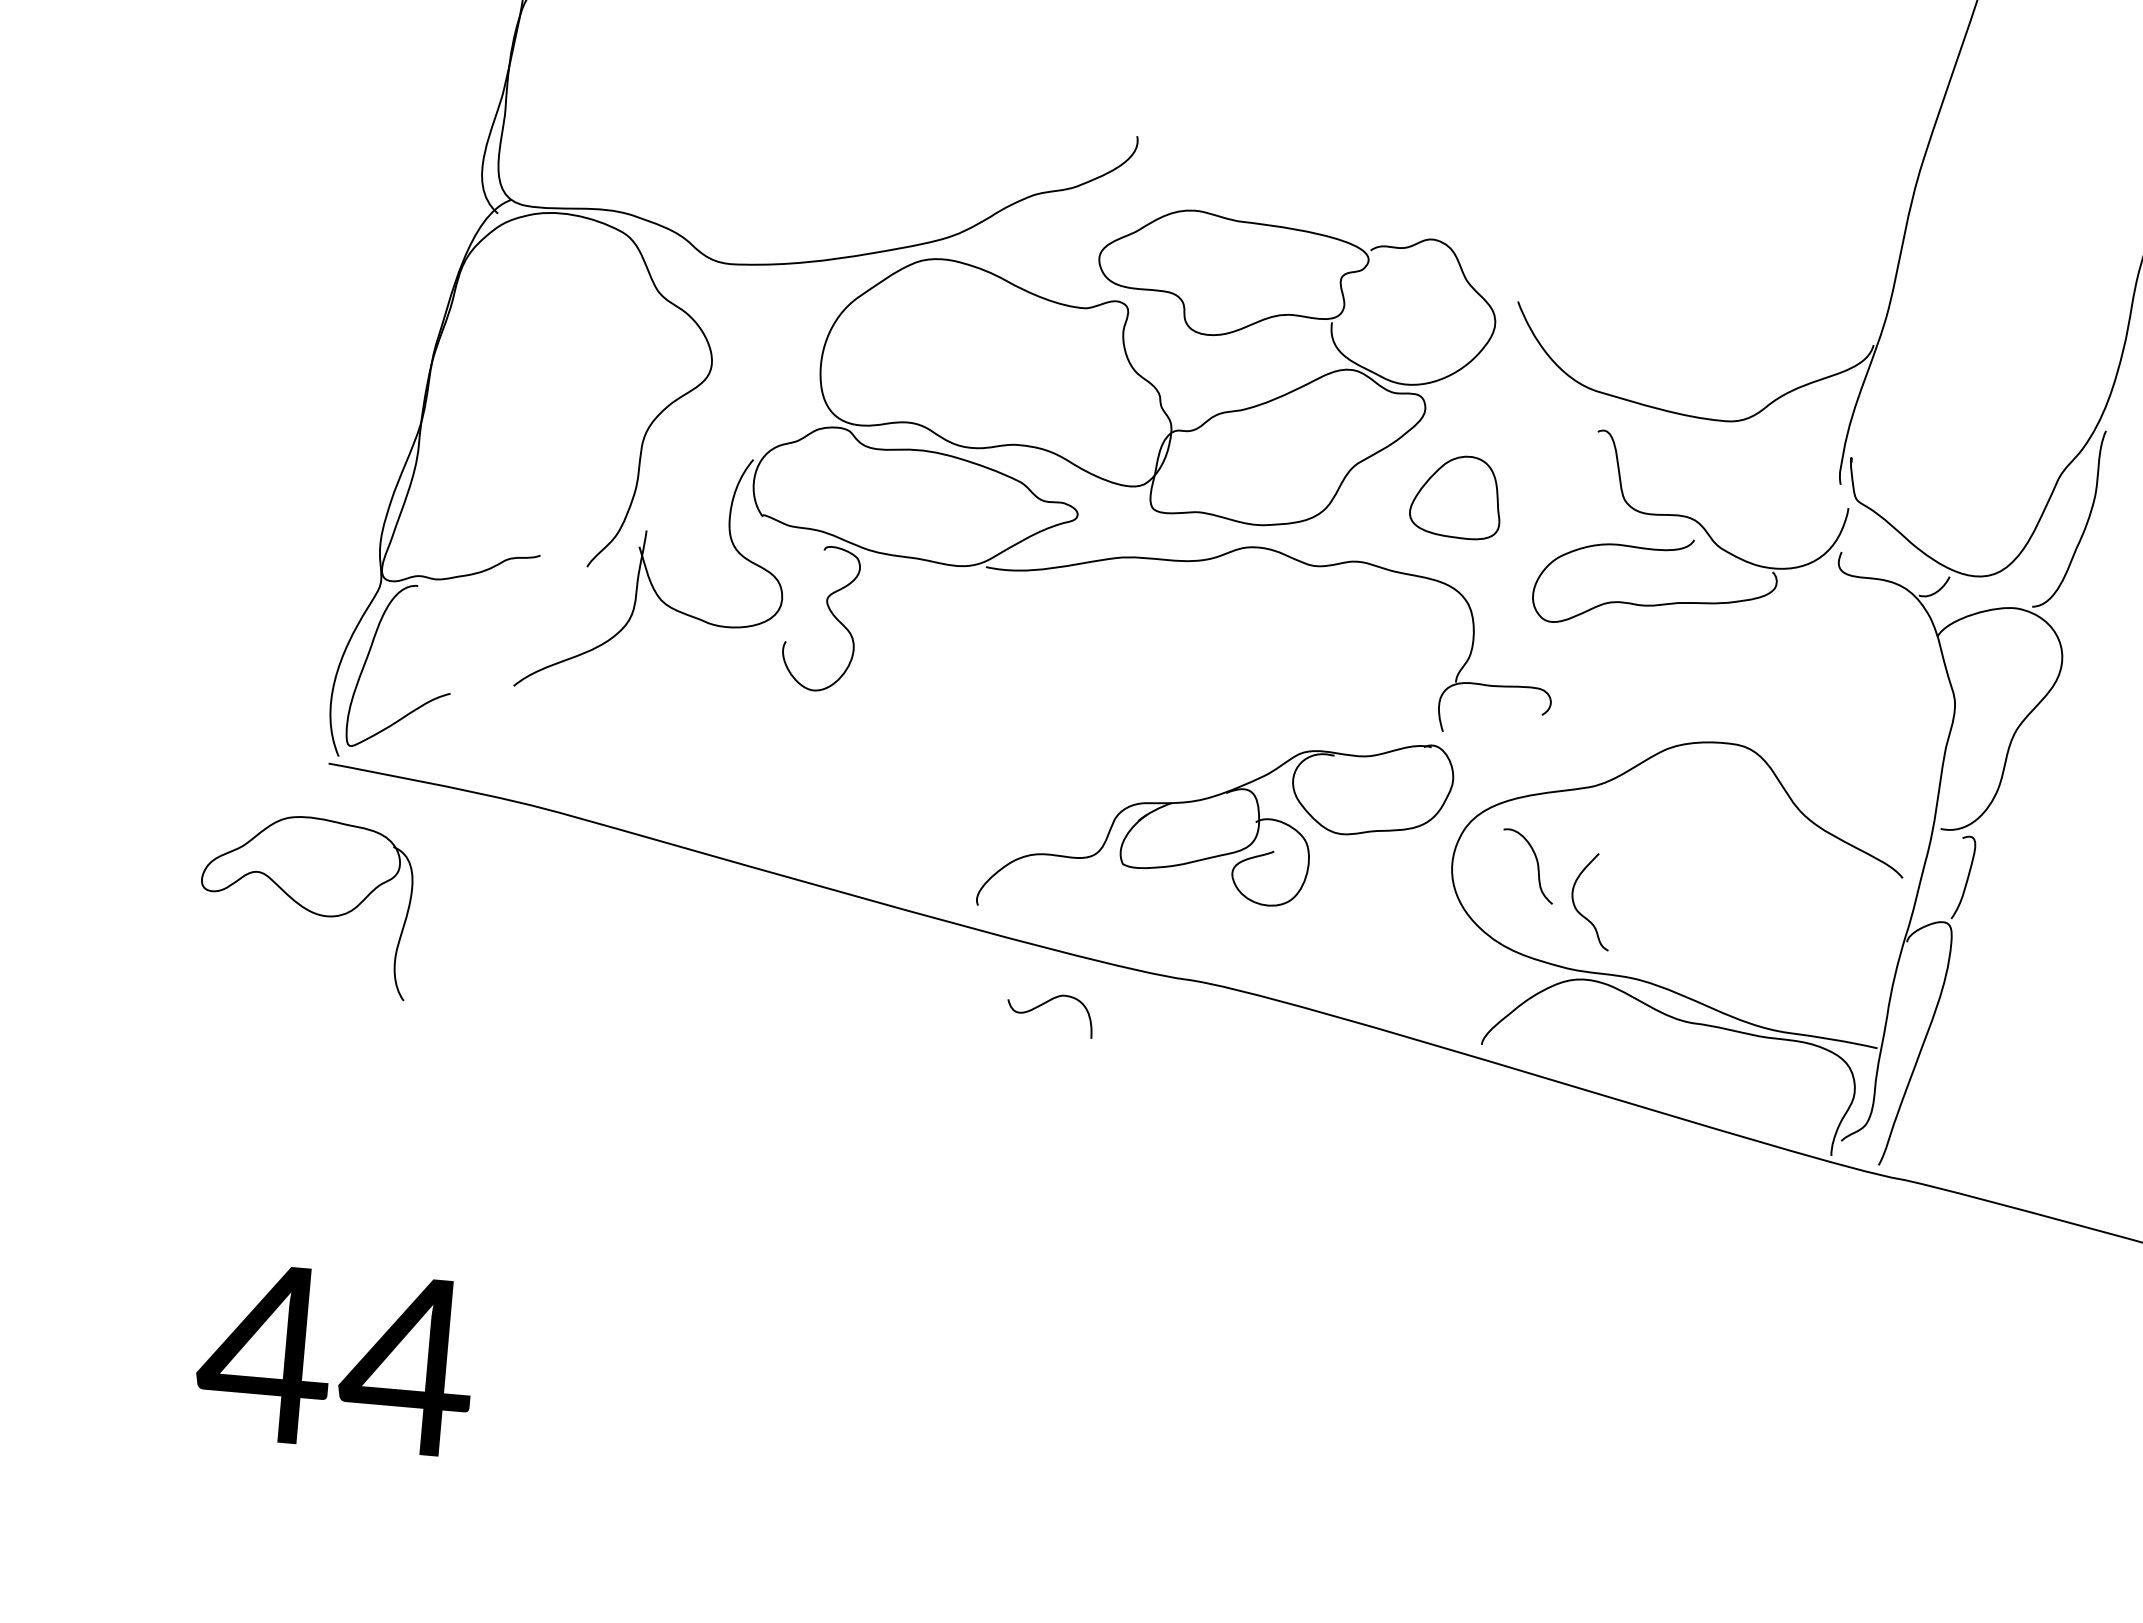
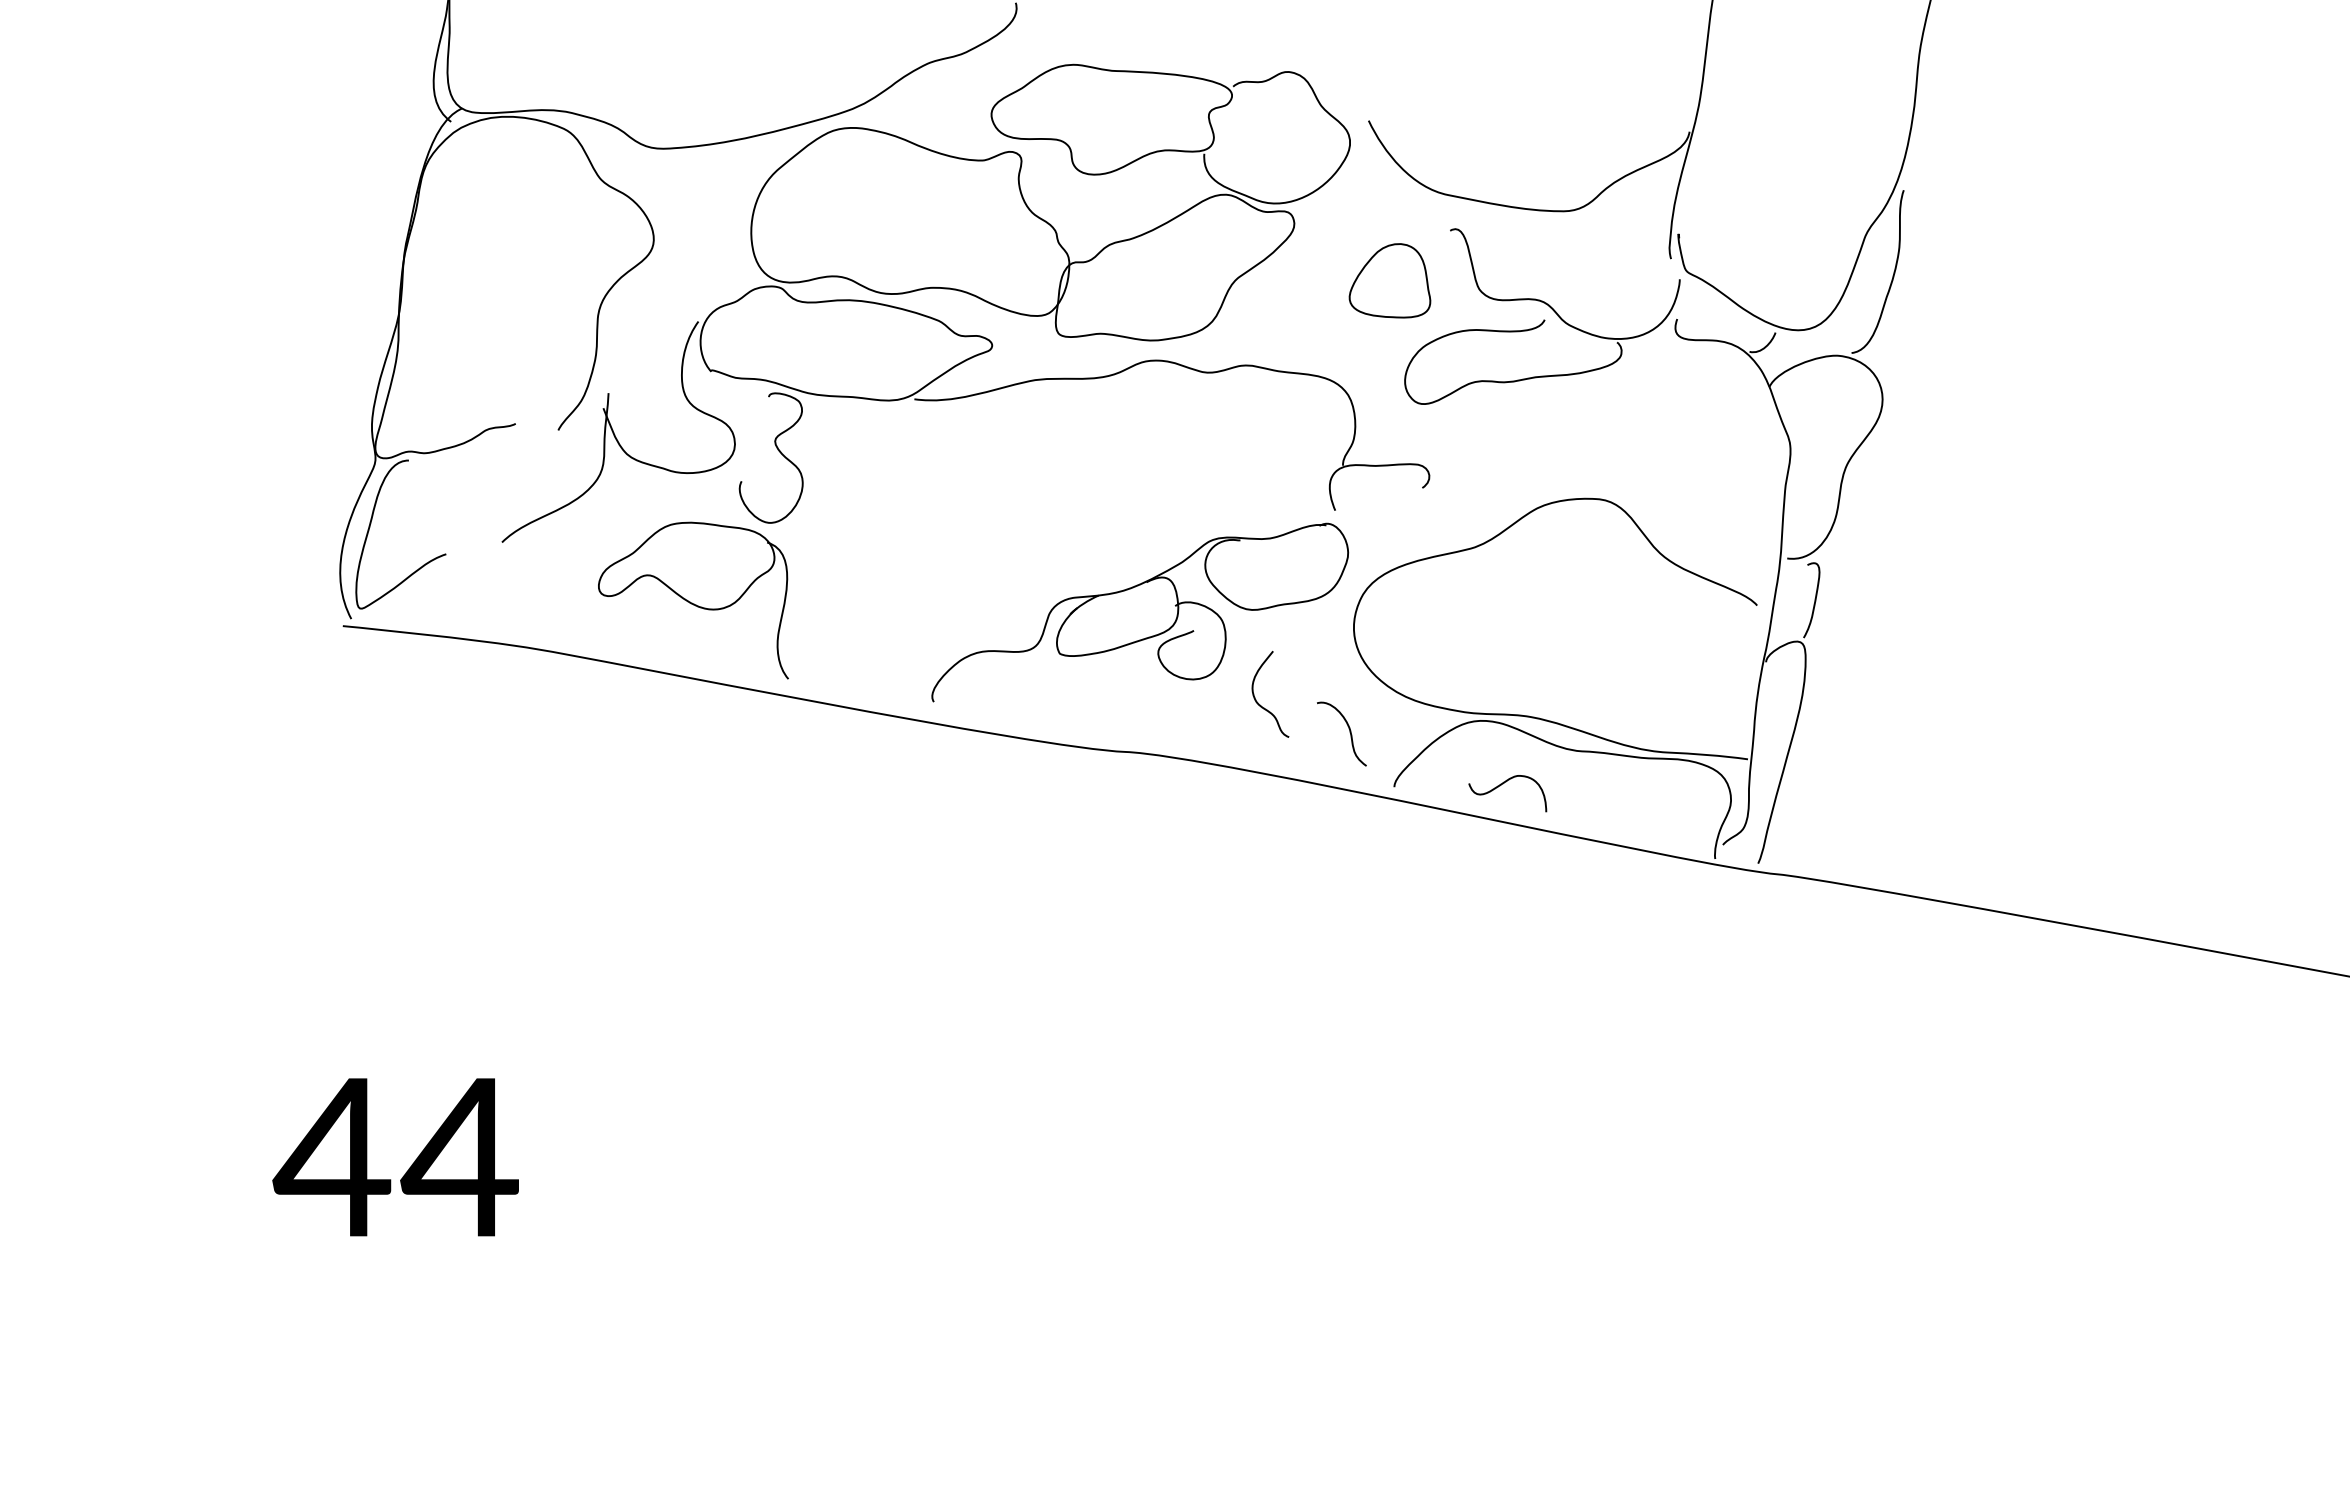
part: (1455, 496) -> (1389, 280), moved
curve: (1536, 865) -> (1349, 732), moved
part: (305, 904) -> (693, 600), moved
curve: (1578, 910) -> (1259, 703), moved
curve: (1046, 1003) -> (1503, 784), moved

